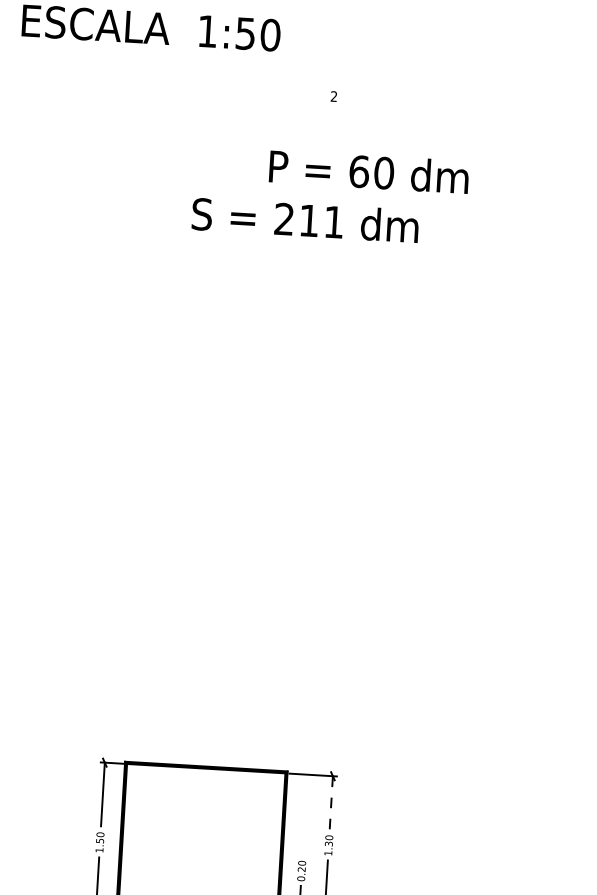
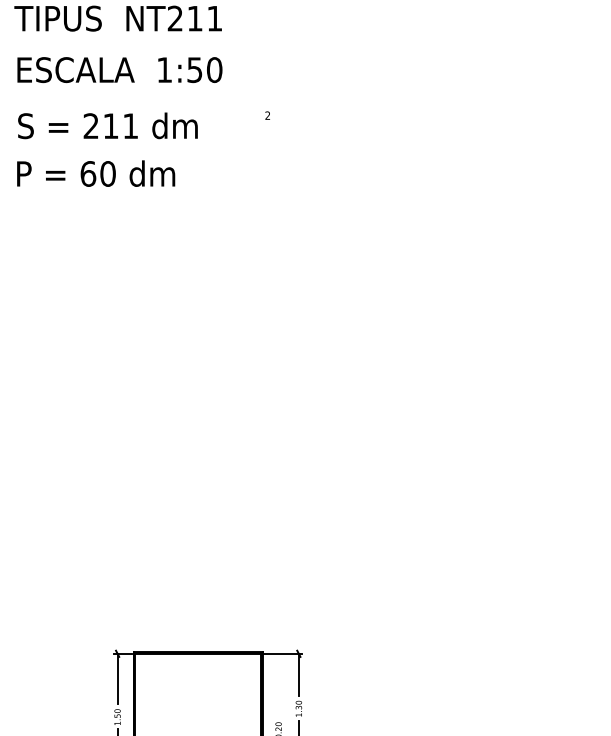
text: (369, 171) -> (96, 173), moved
text: (304, 219) -> (107, 125), moved
line: (330, 802) -> (298, 674), dashed -> solid

